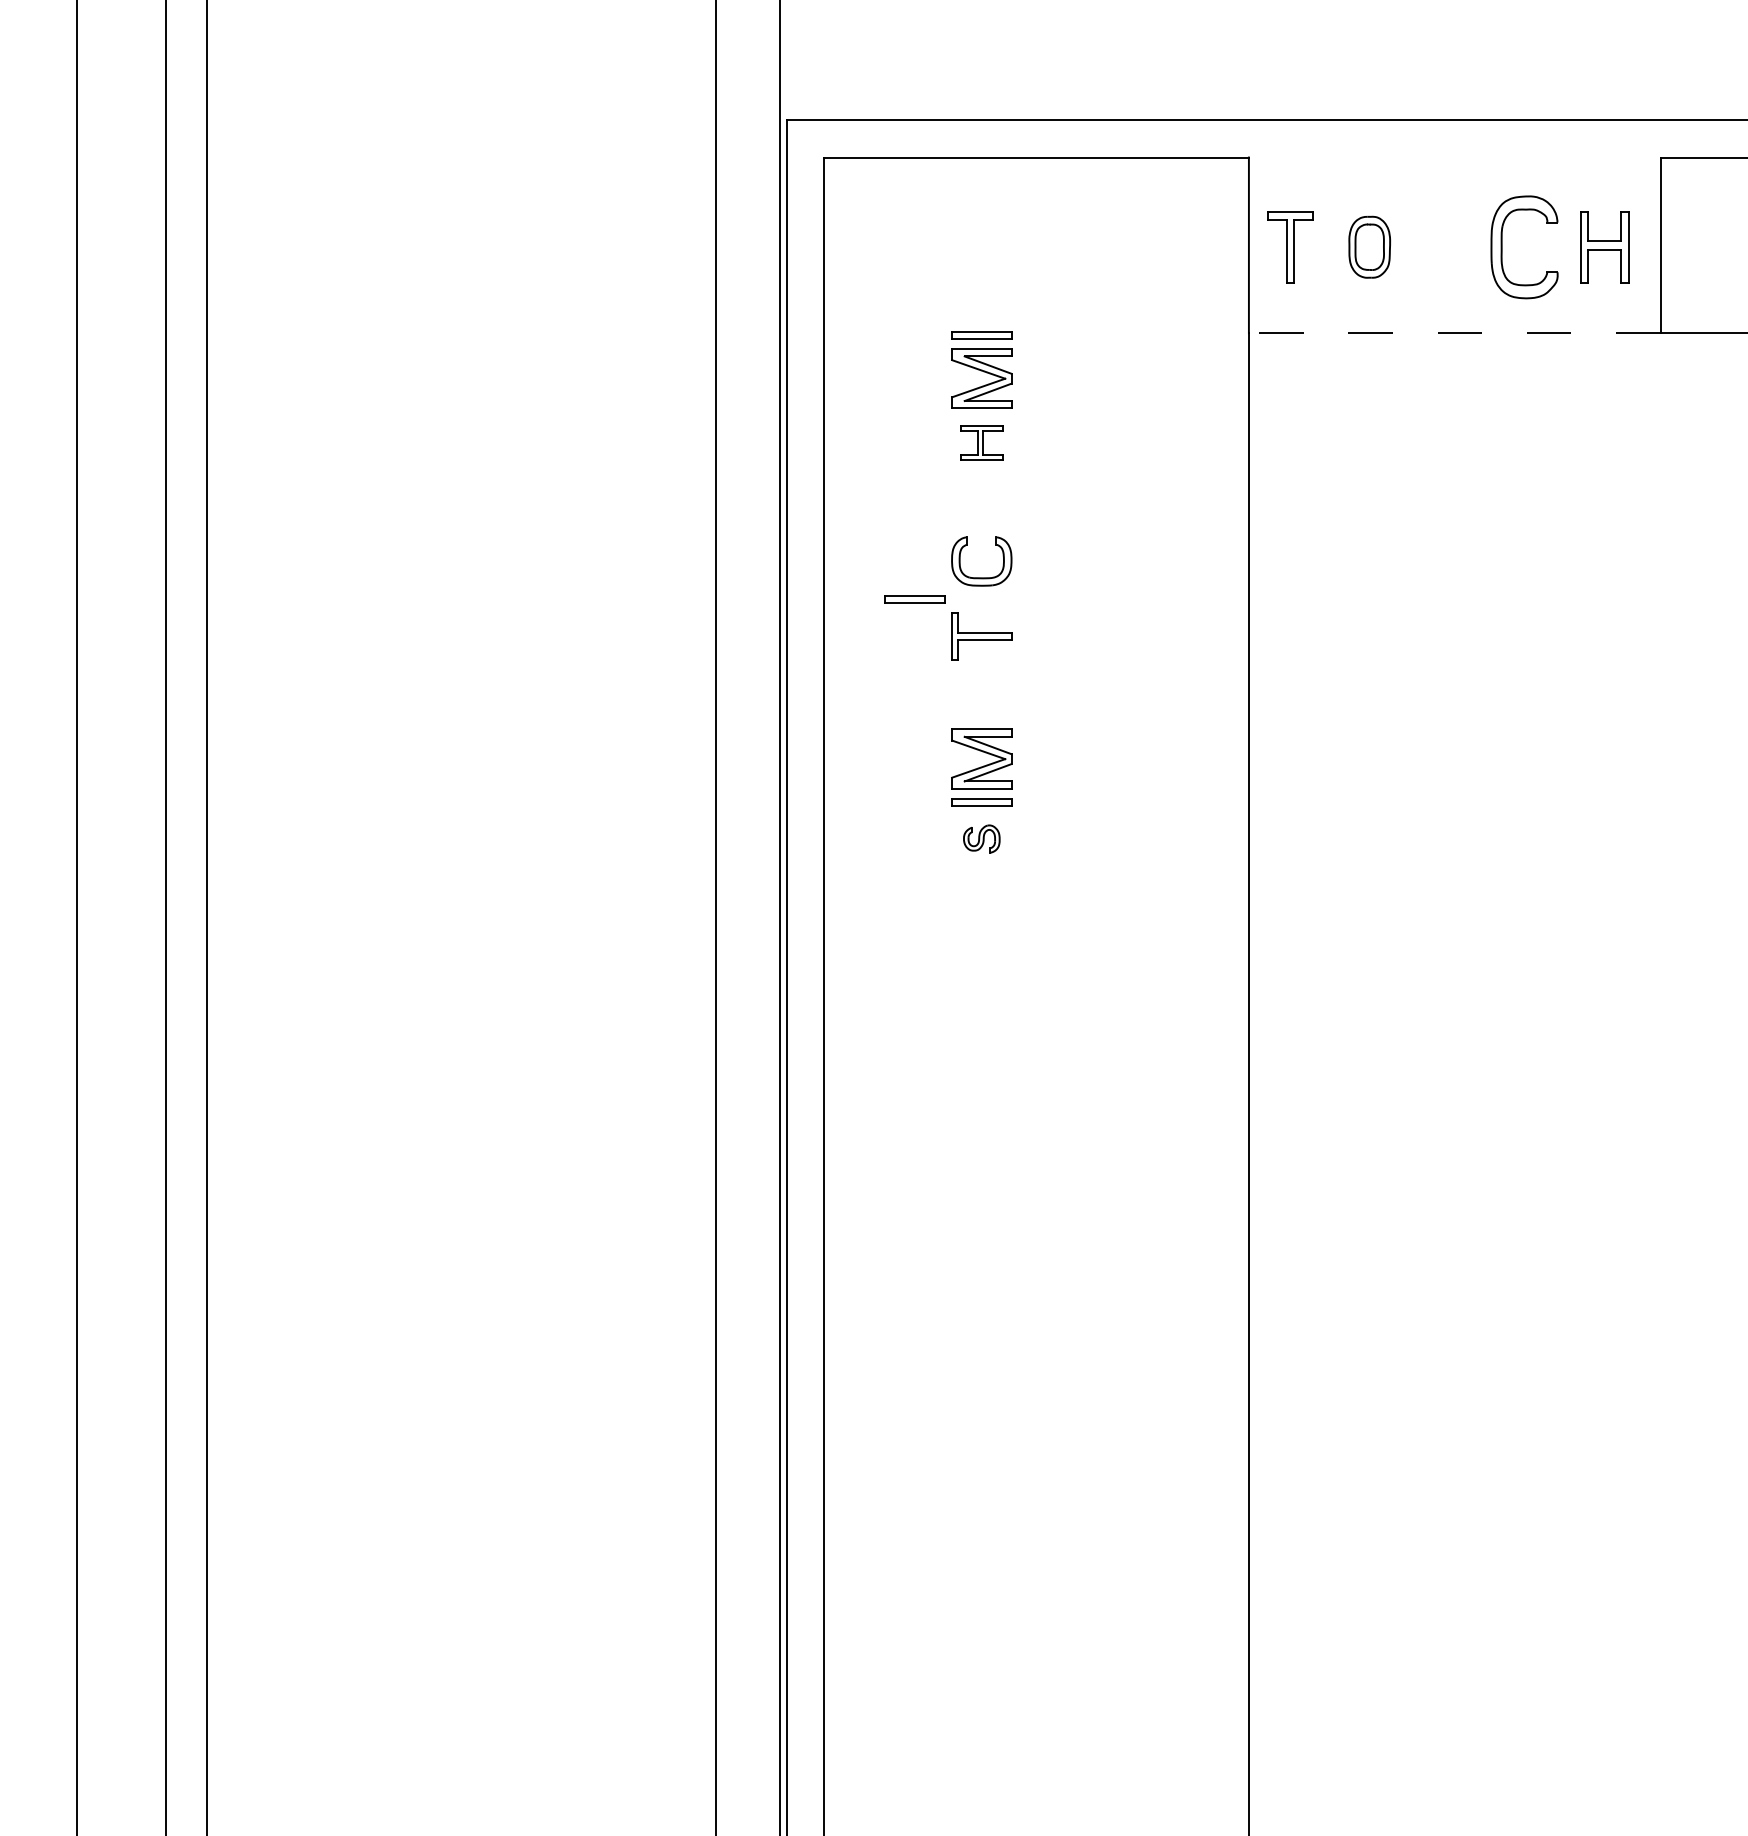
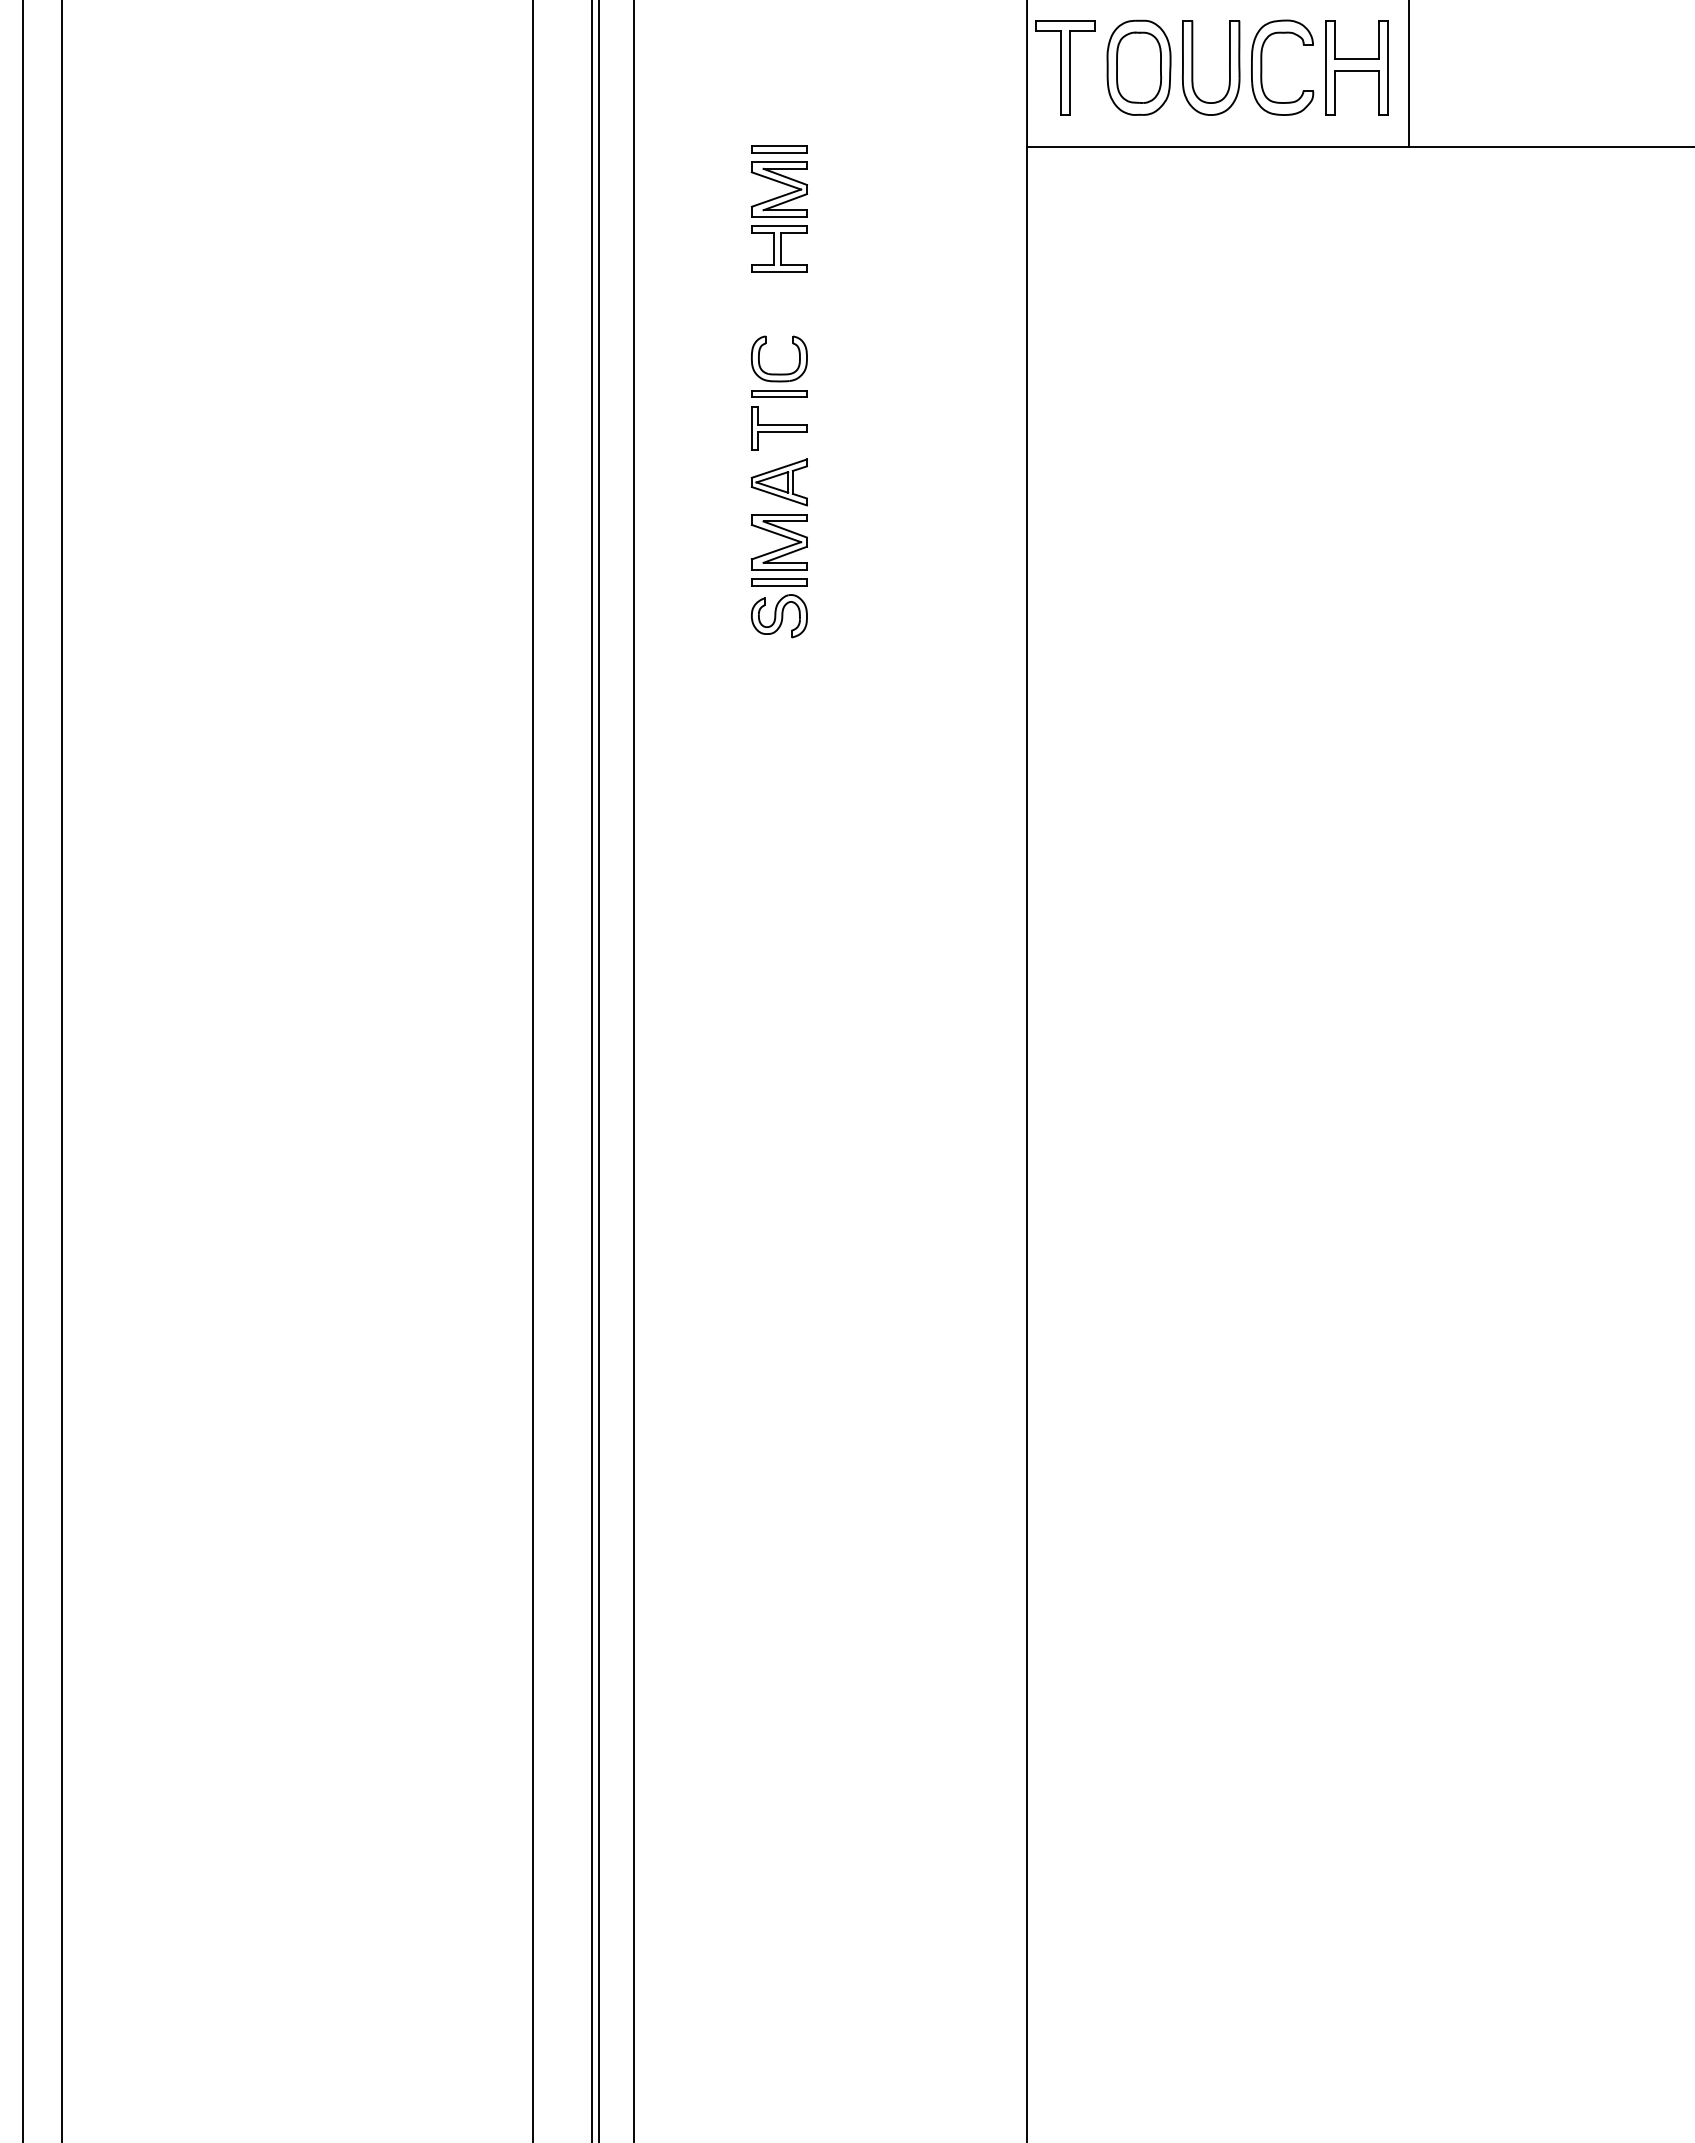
part: (1290, 247) -> (1065, 67), size x1.43
part: (1369, 247) -> (1138, 67), size x1.67
part: (1428, 247) -> (1193, 67), added
part: (1604, 247) -> (1356, 67), size x1.43
line: (1454, 333) -> (1217, 147), dashed -> solid
part: (981, 442) -> (779, 248), size x1.43
part: (914, 598) -> (779, 393), moved
part: (980, 694) -> (778, 482), added
part: (981, 839) -> (779, 616), size x1.67

